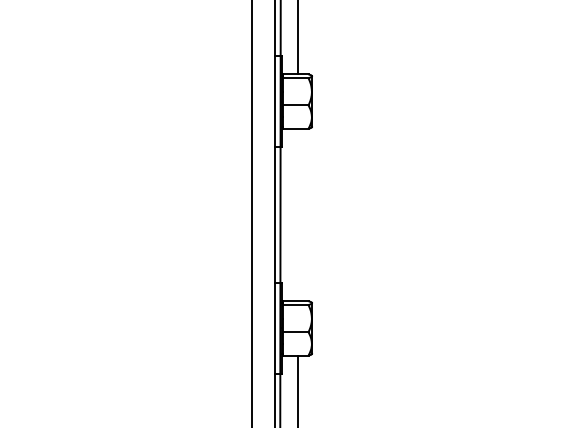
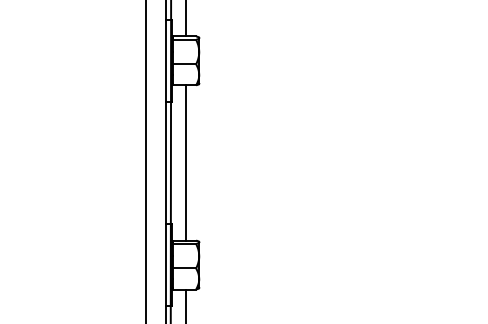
line: (297, 214) -> (186, 162), added

